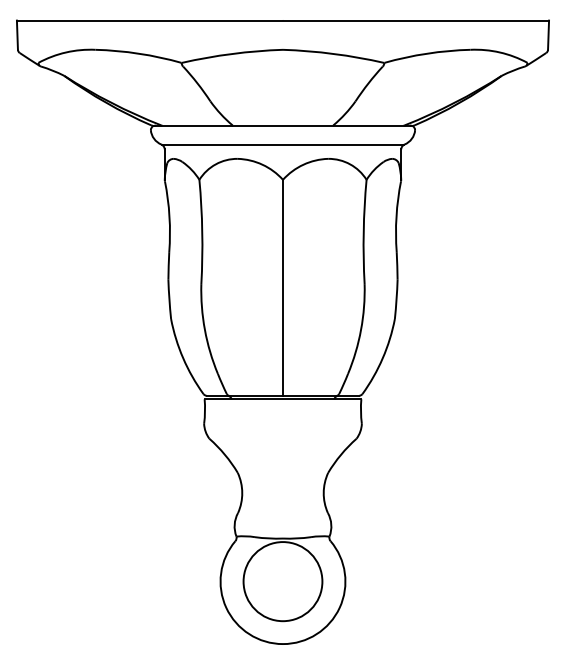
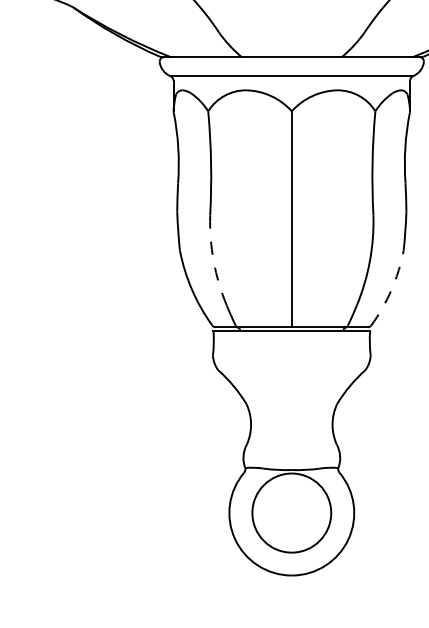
arc: (204, 329) -> (213, 260), solid -> dashed
arc: (382, 358) -> (391, 289), solid -> dashed

